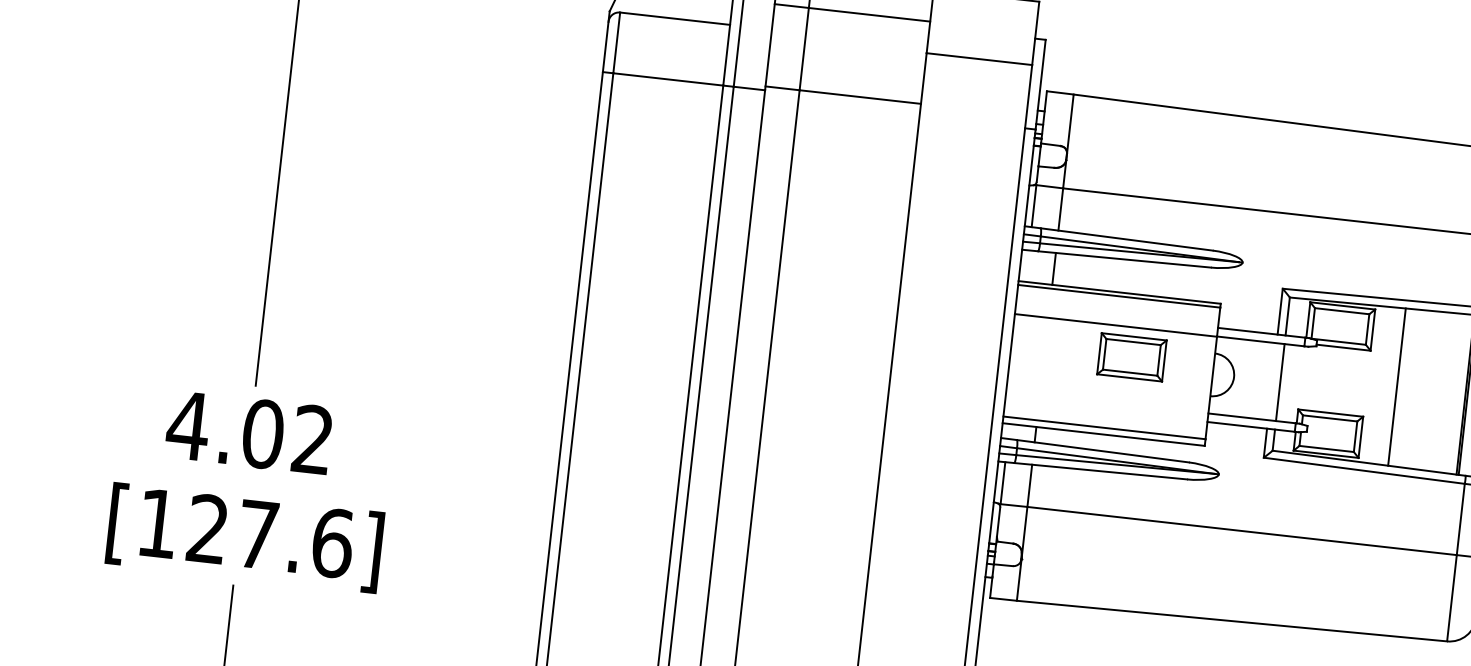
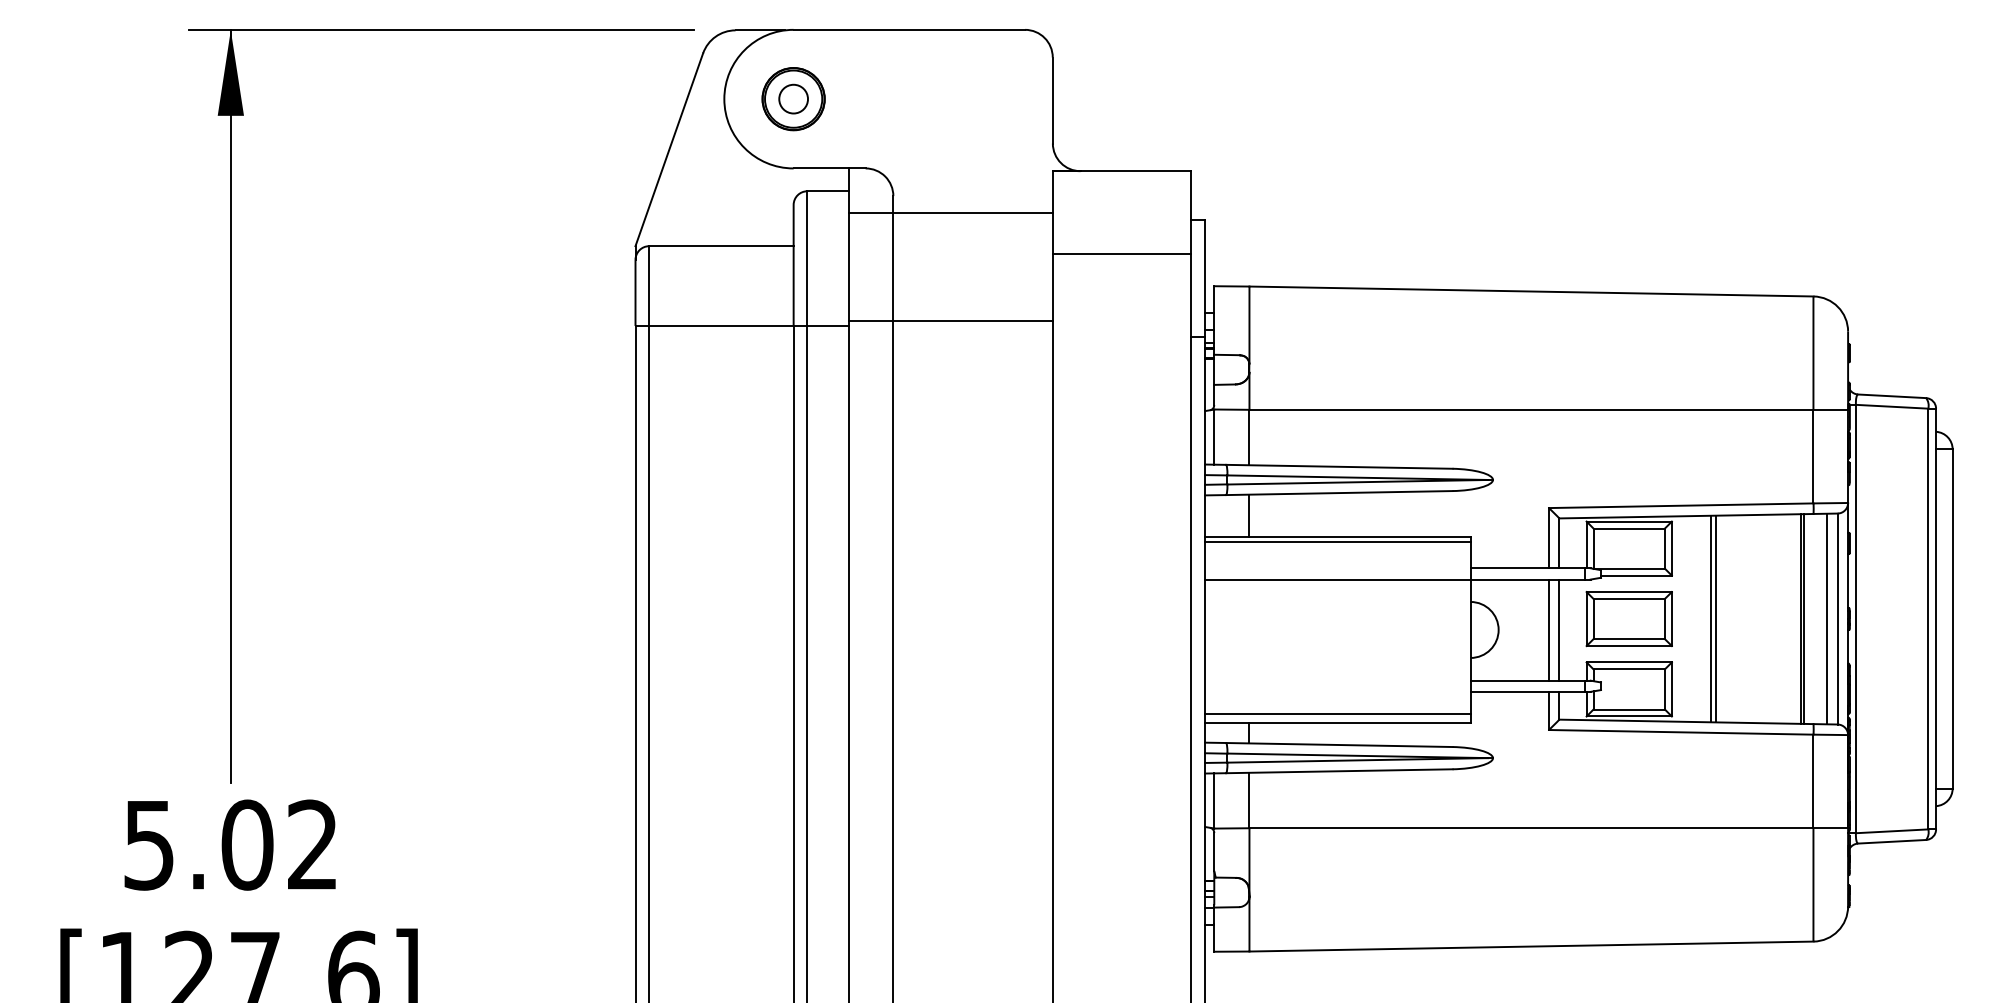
part: (1131, 357) -> (1628, 619), moved
line: (1272, 381) -> (1548, 629), added
line: (1400, 387) -> (1715, 618), added
text: (187, 426) -> (148, 845), 4.02 -> 5.02

